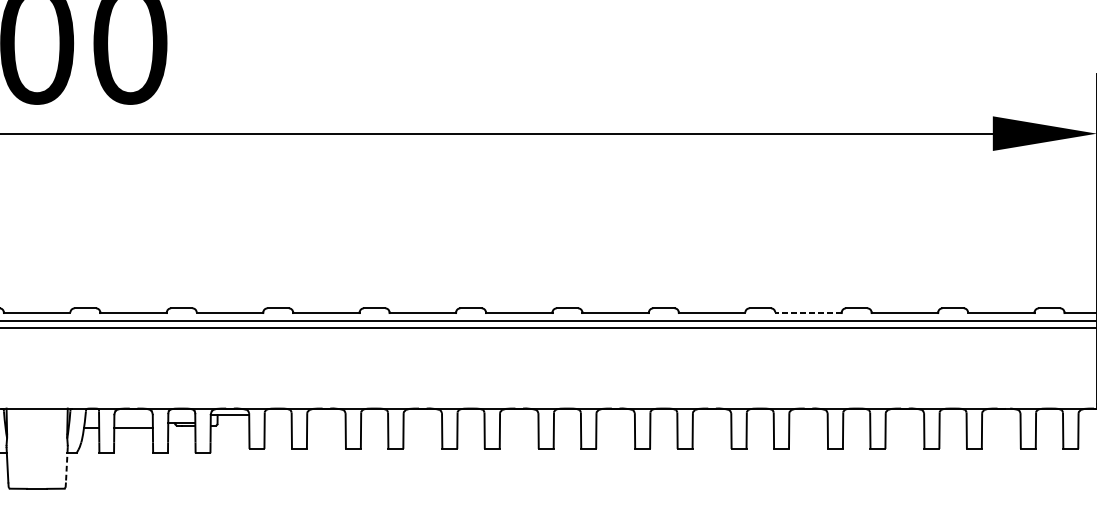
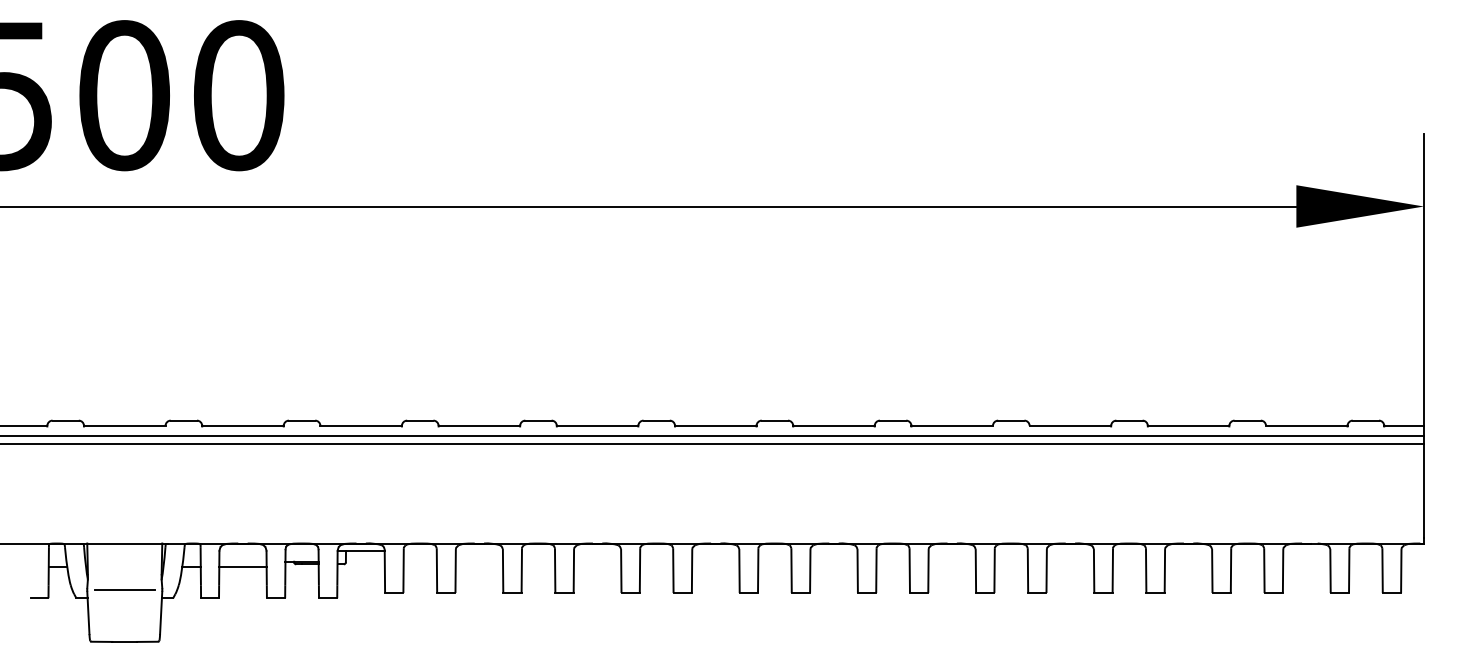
line: (808, 313) -> (1070, 426), dashed -> solid
line: (36, 446) -> (124, 589), added
line: (67, 465) -> (161, 613), dashed -> solid

